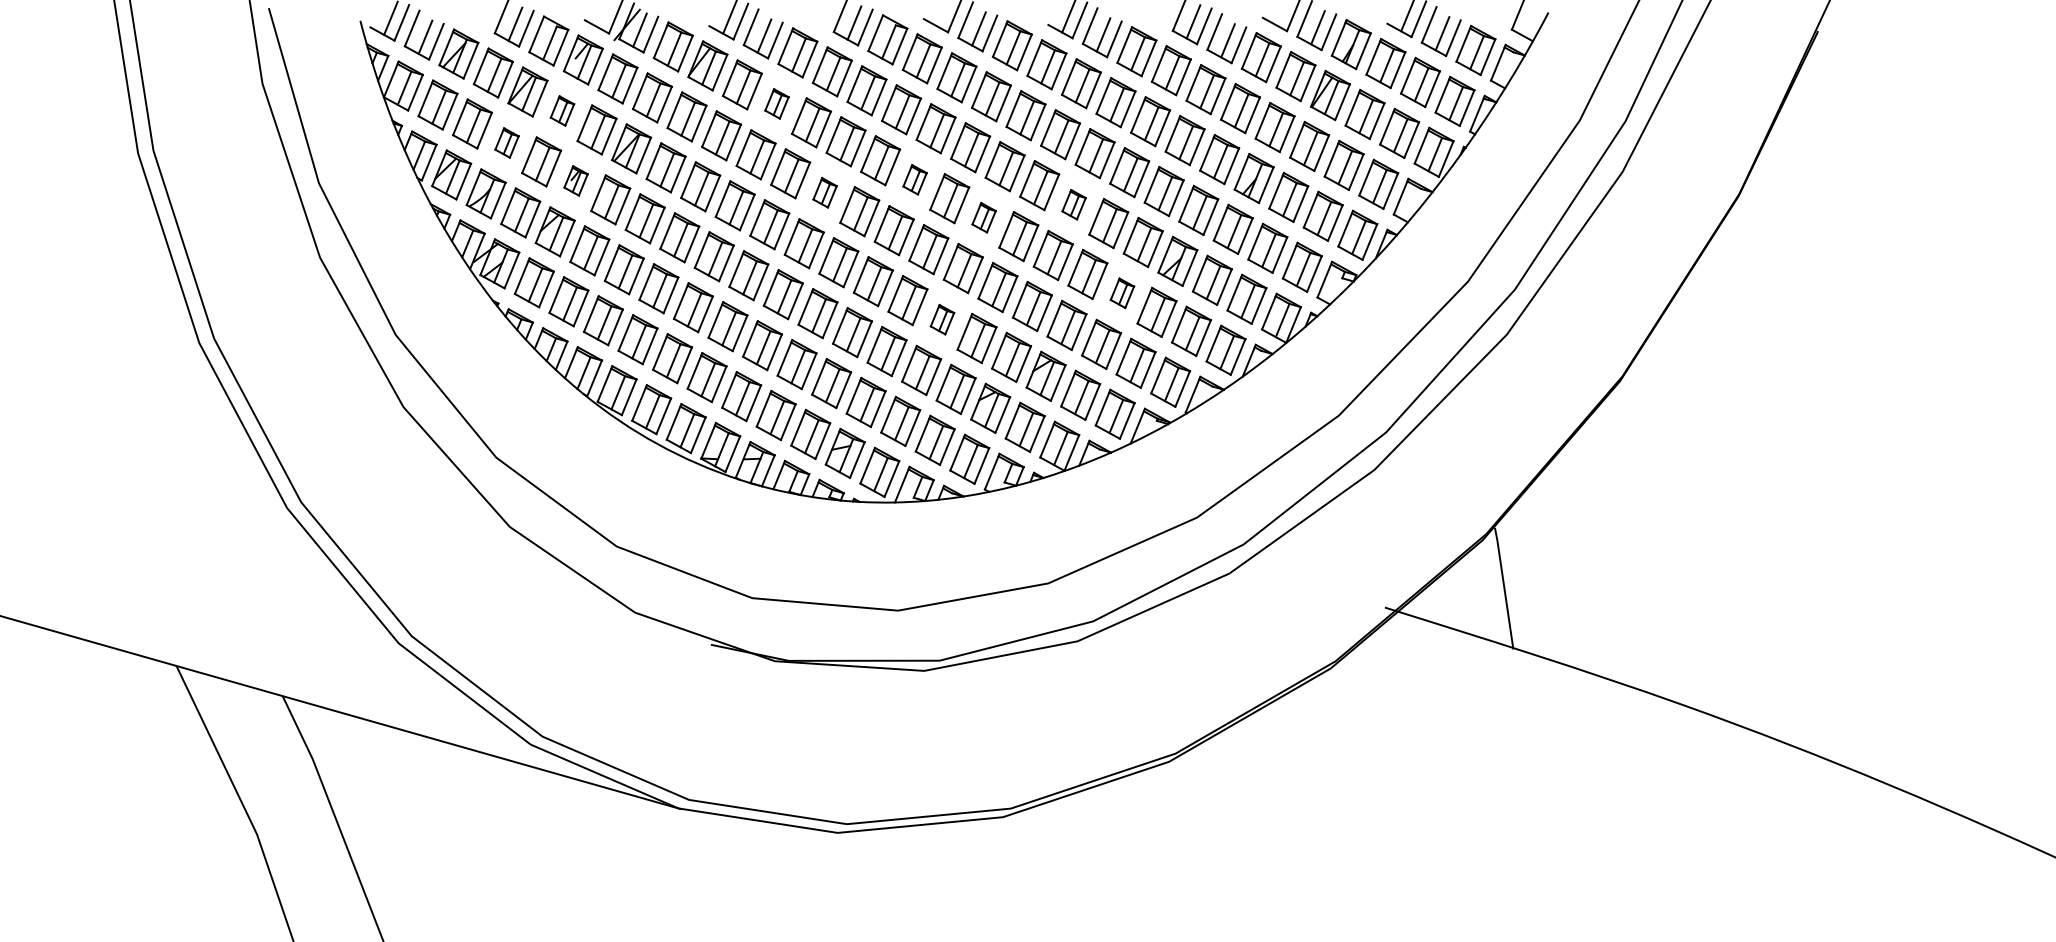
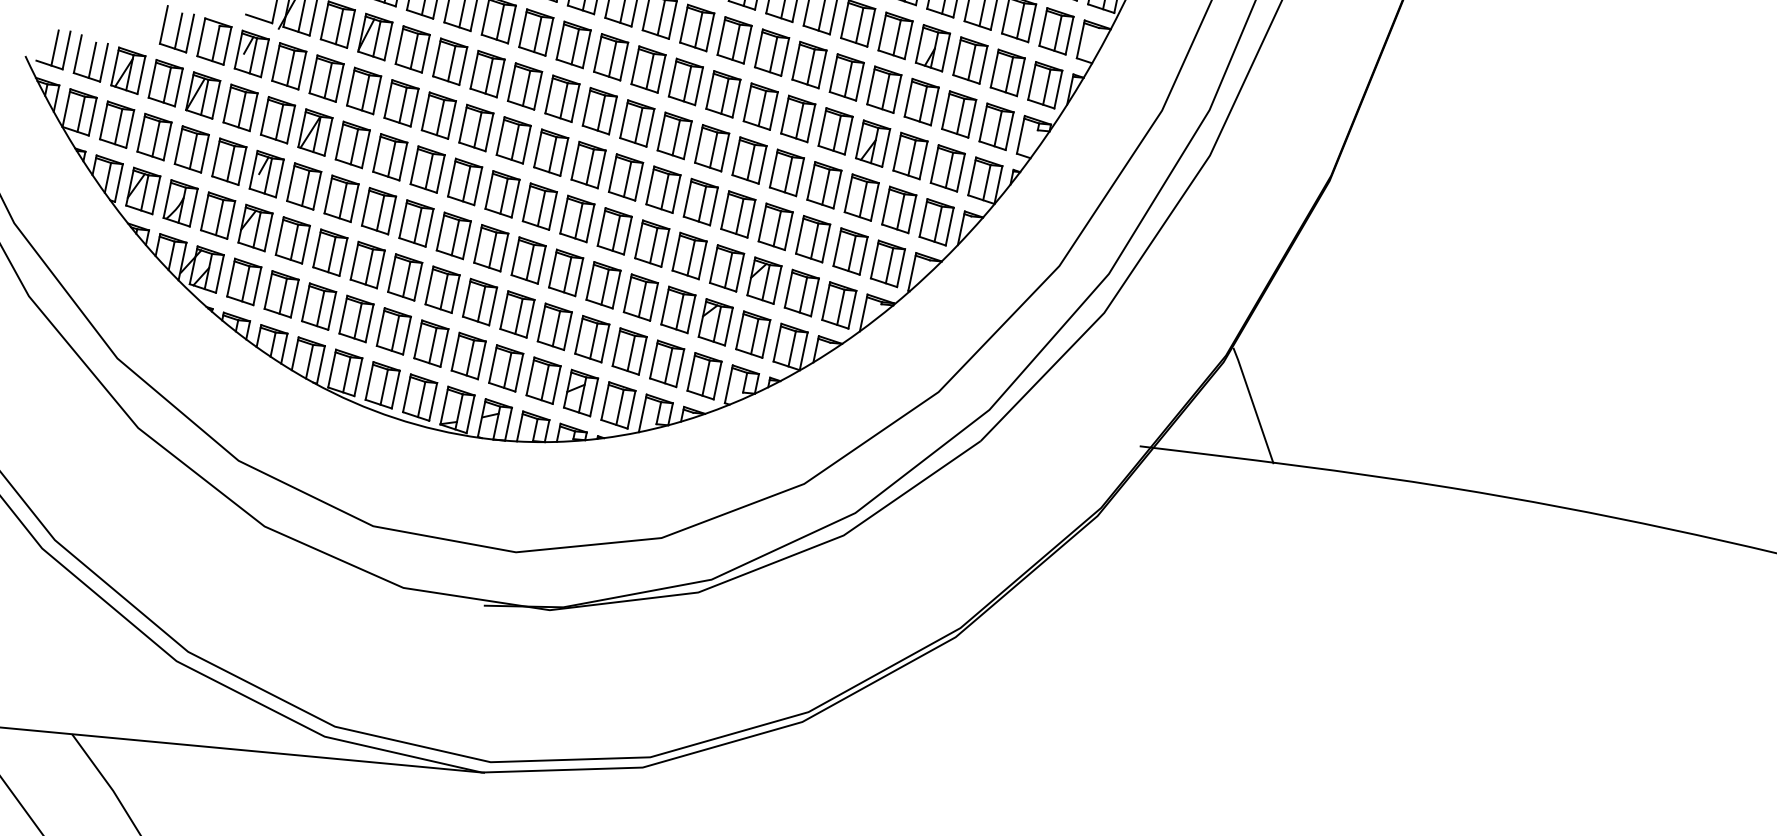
part: (776, 103) -> (449, 61), size x1.67
part: (562, 110) -> (240, 107), size x1.67
part: (506, 142) -> (191, 149), size x1.67
part: (914, 179) -> (599, 111), size x1.67
part: (575, 180) -> (266, 173), size x1.67
part: (824, 192) -> (513, 140), size x1.67
part: (1073, 204) -> (760, 106), size x1.67
part: (983, 217) -> (673, 135), size x1.67
part: (1122, 292) -> (824, 184), size x1.67
part: (942, 319) -> (652, 243), size x1.67

